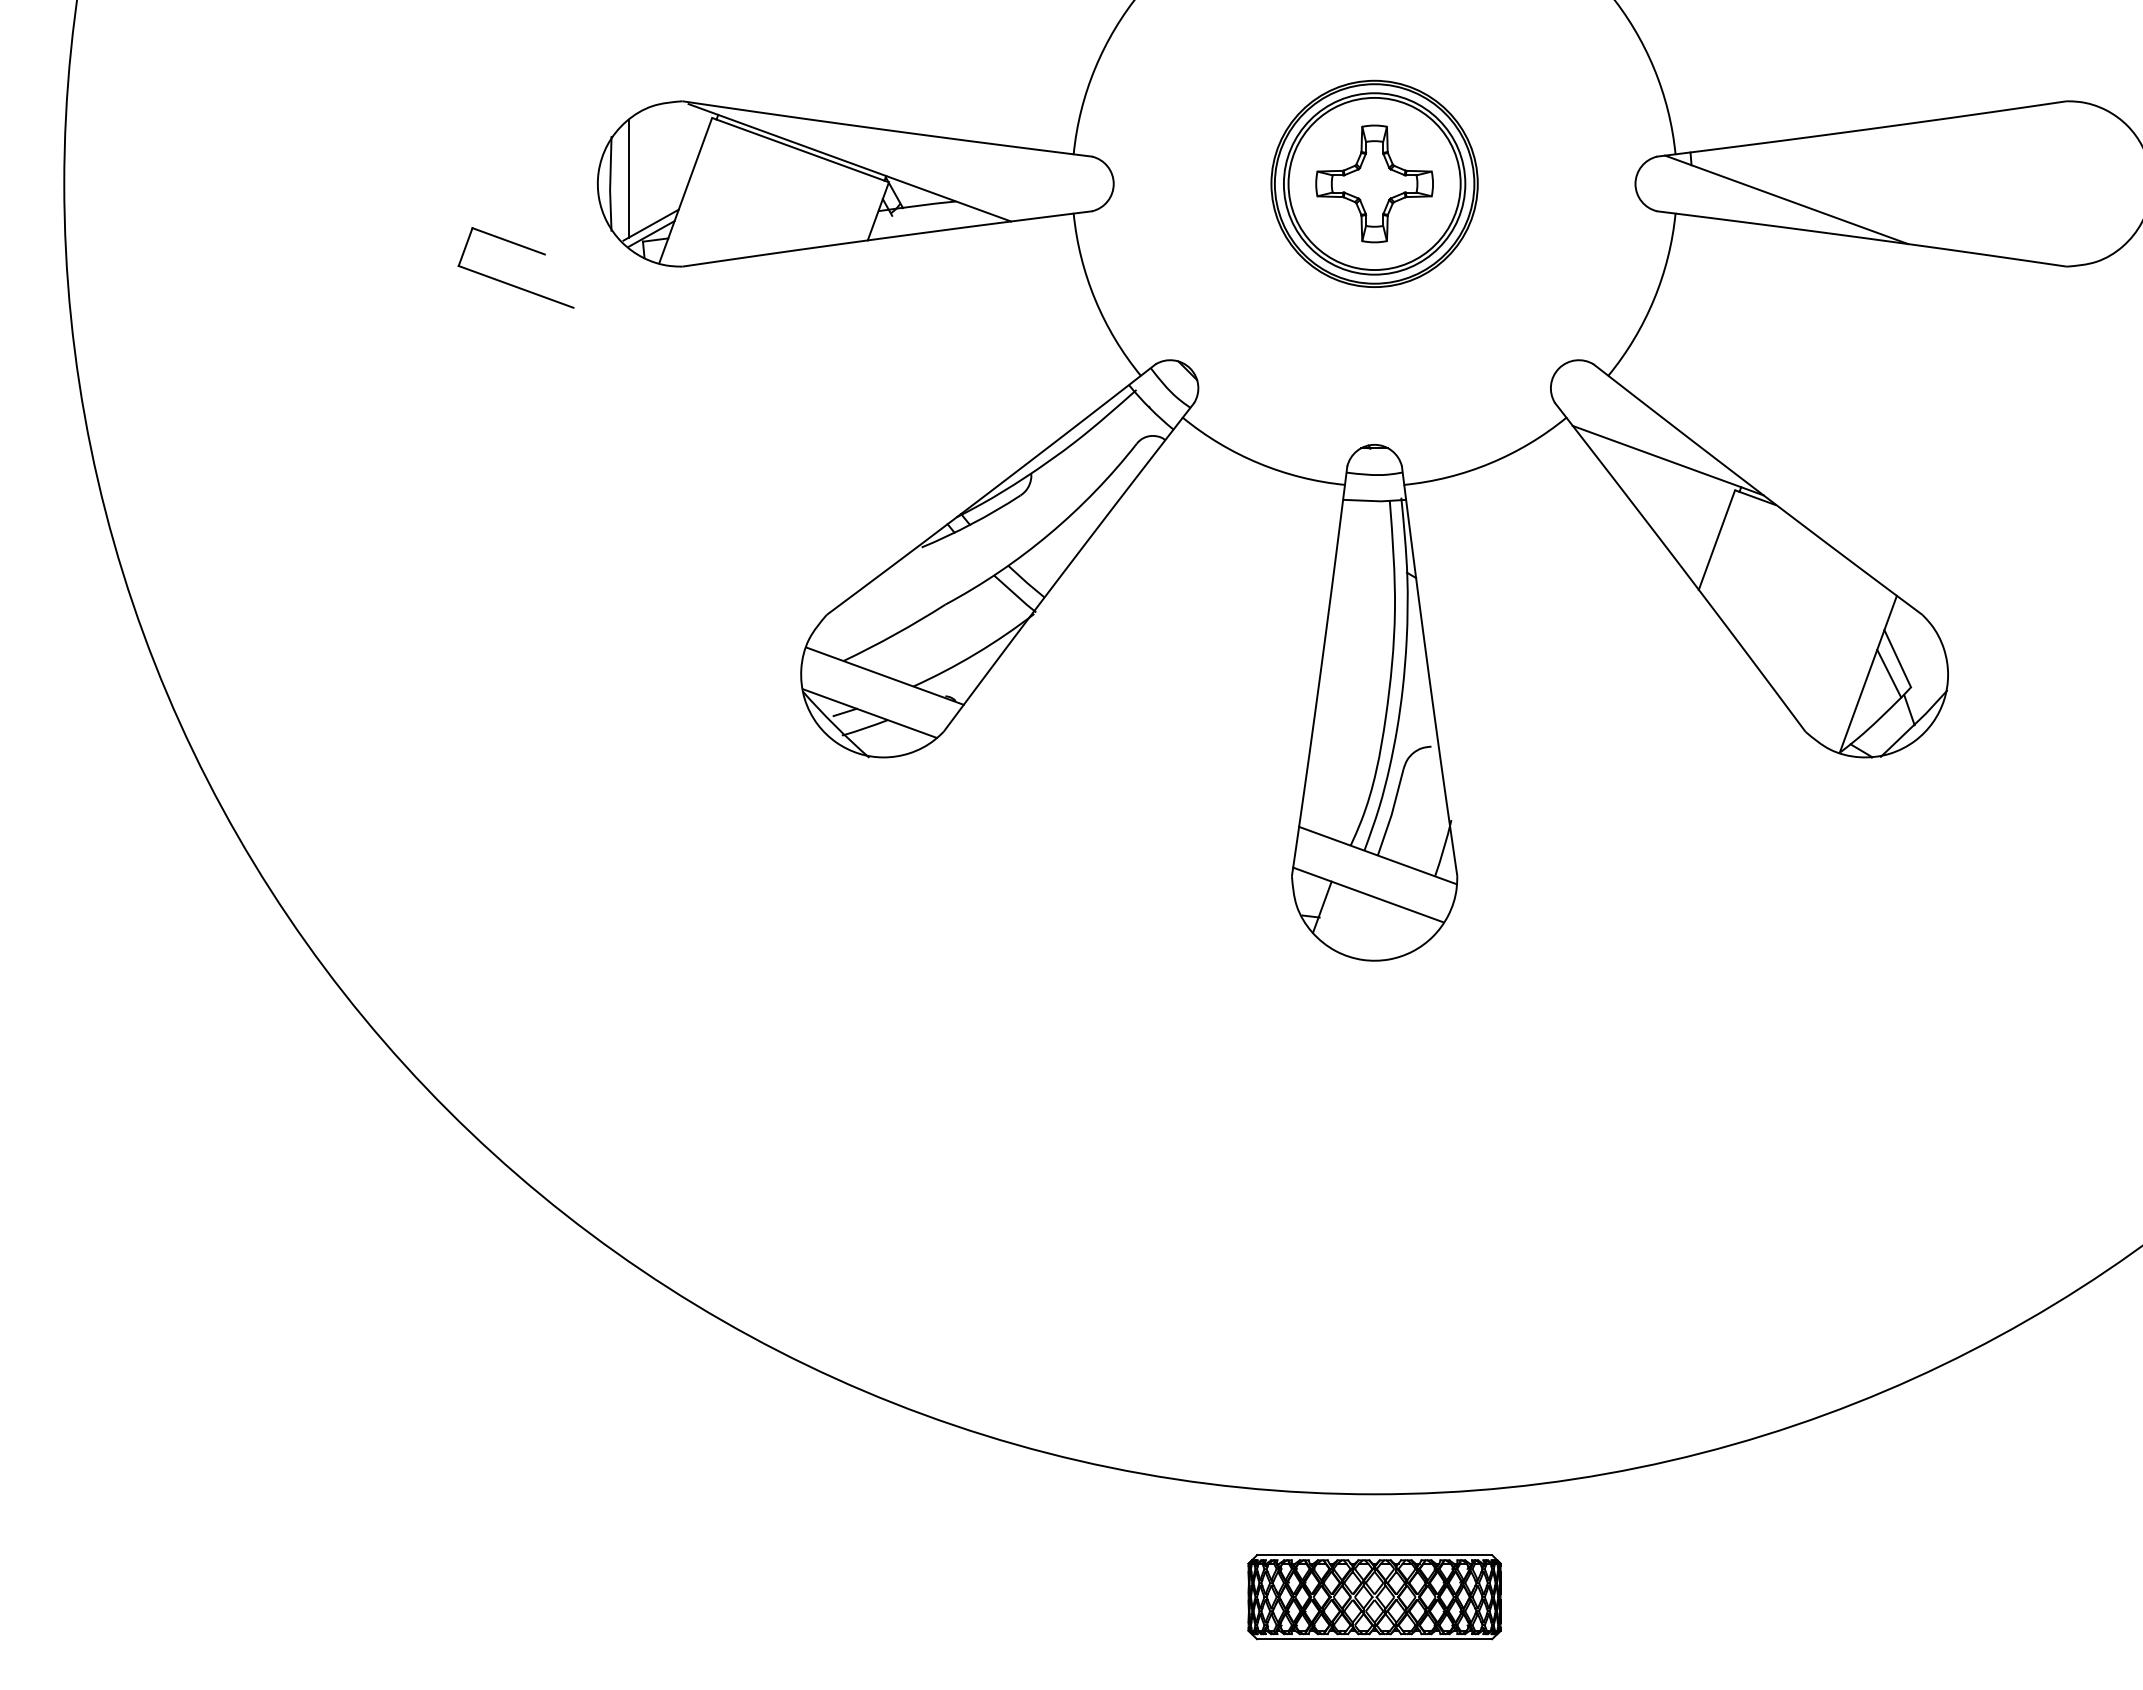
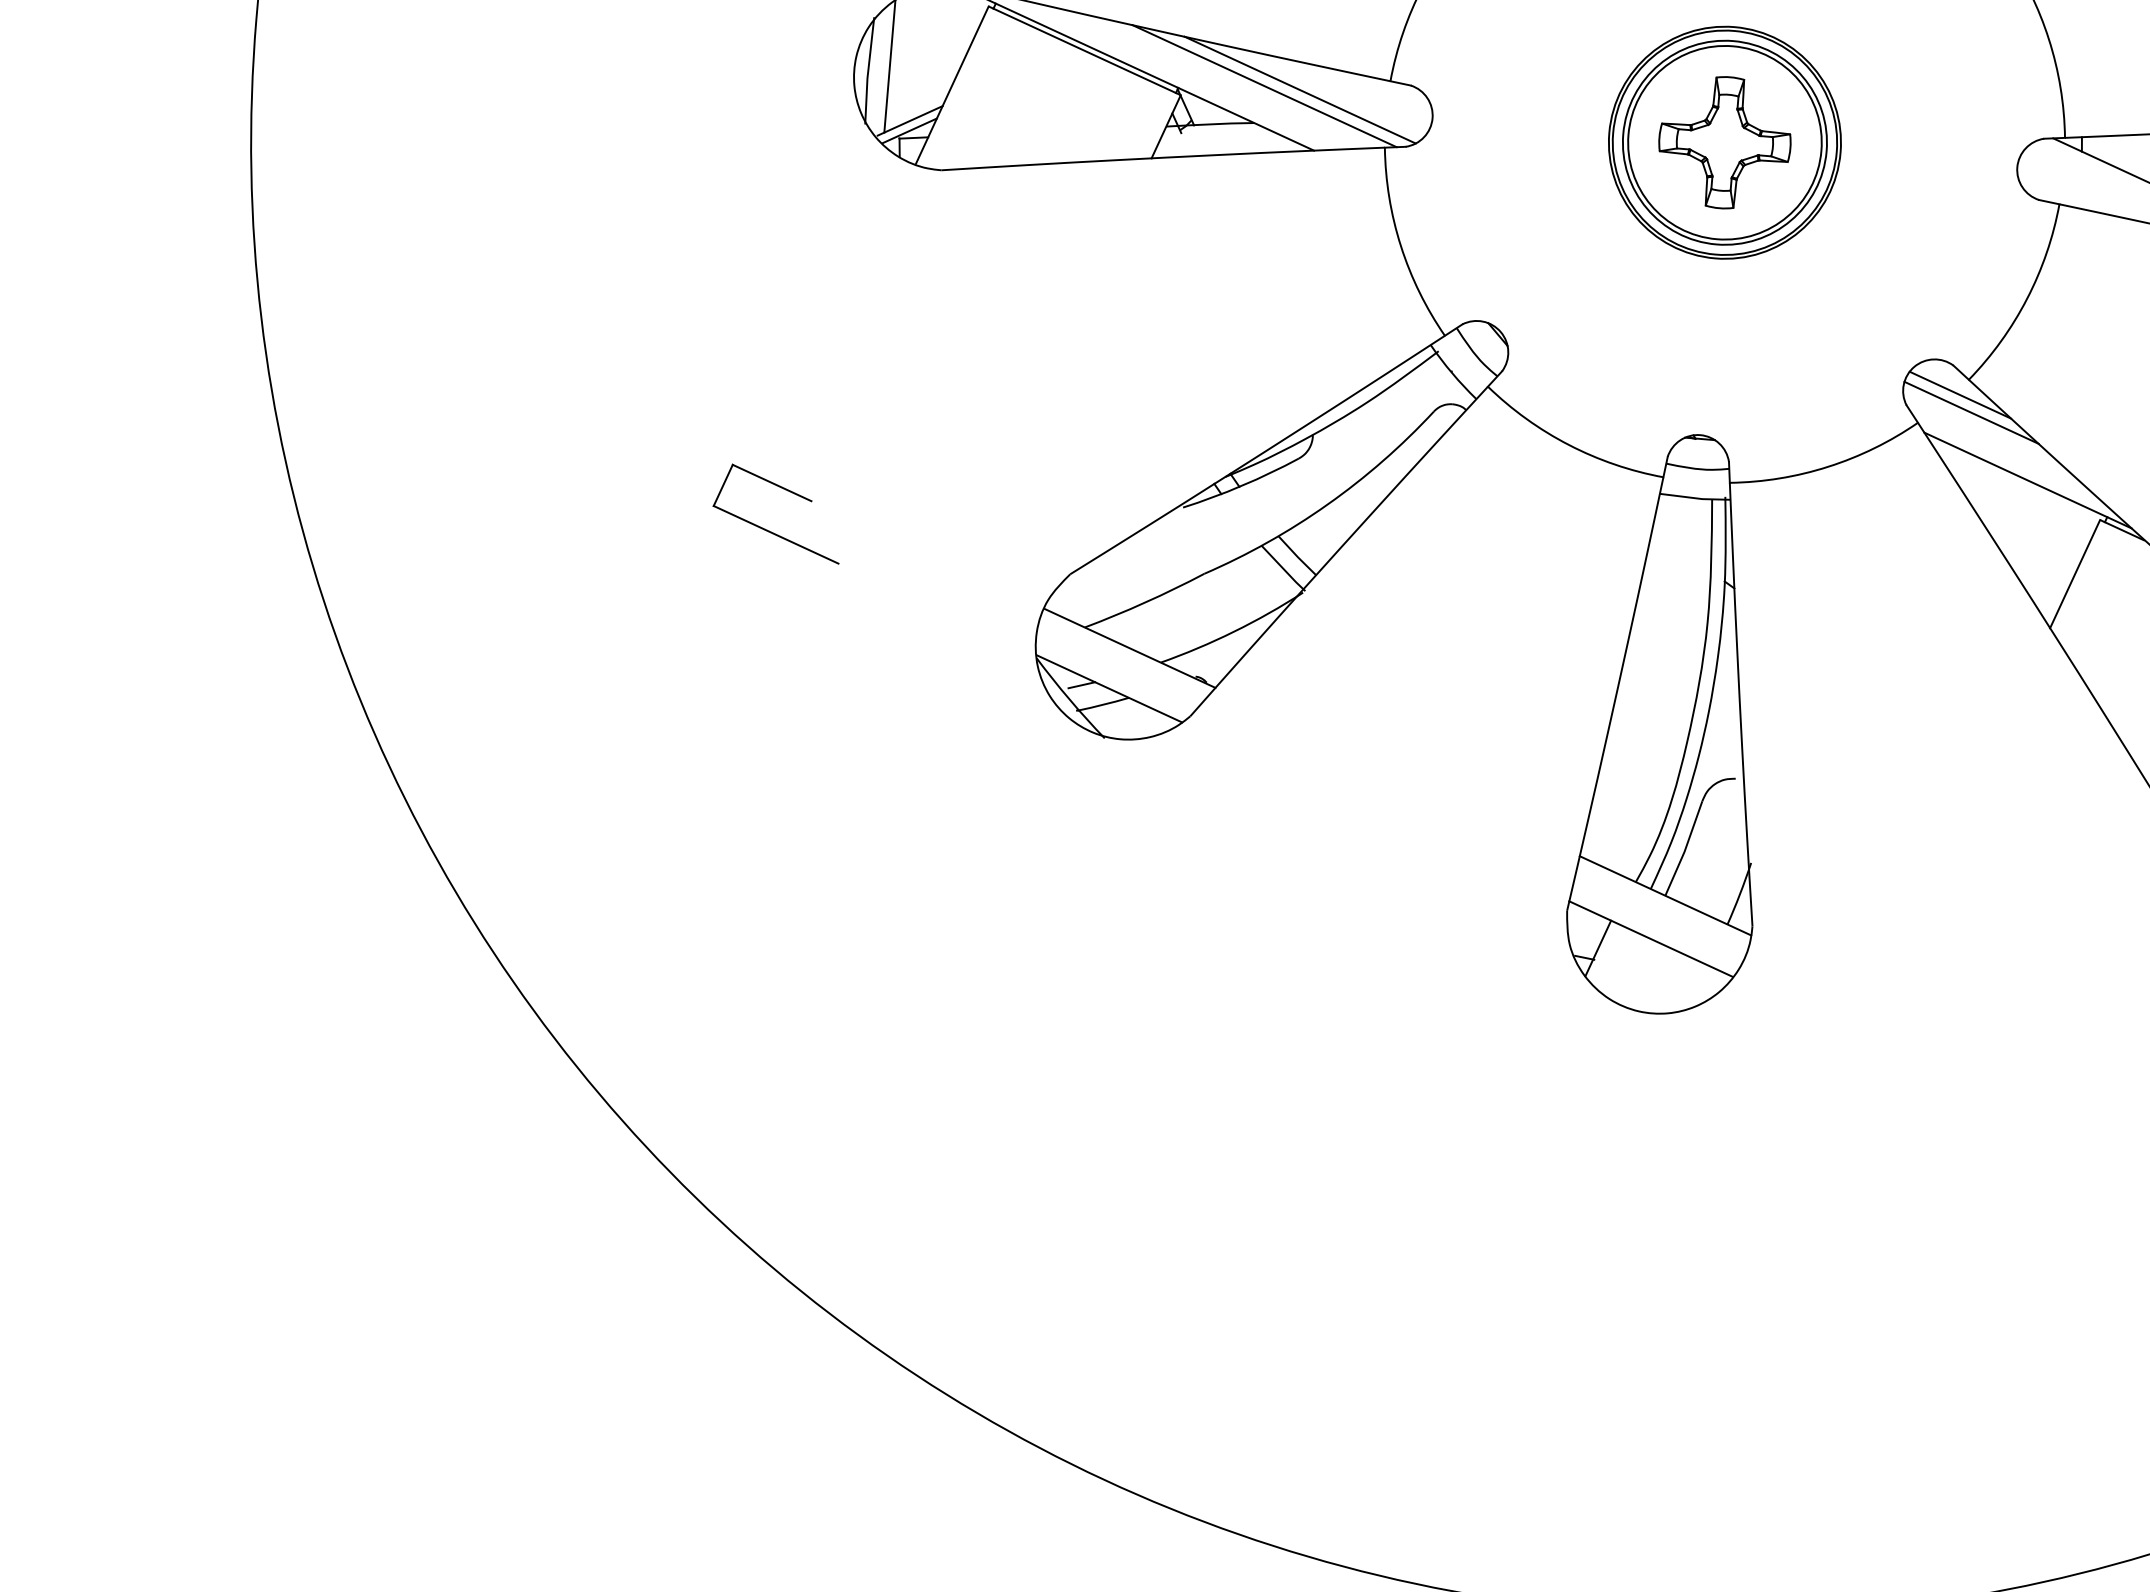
line: (962, 167) -> (1264, 85), added
line: (994, 168) -> (1300, 89), added
part: (510, 283) -> (770, 530), moved
line: (1601, 390) -> (1959, 395), added
line: (1612, 404) -> (1970, 412), added

